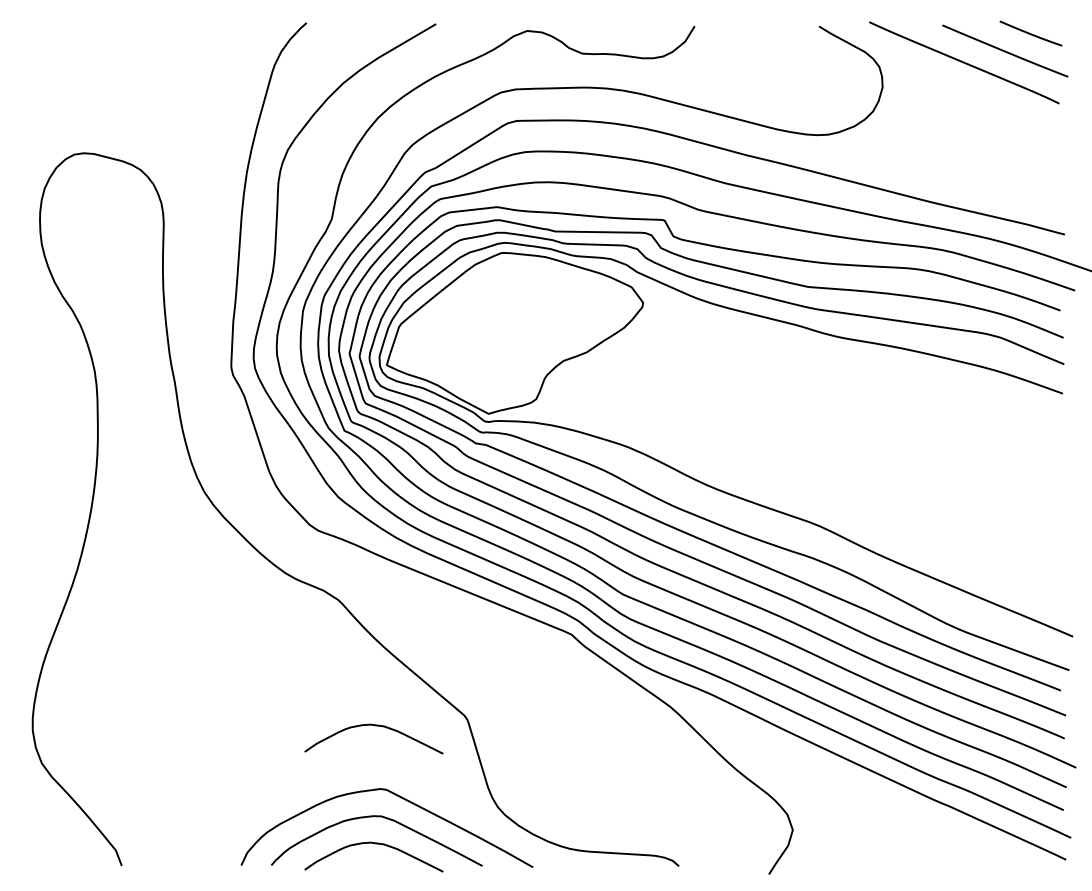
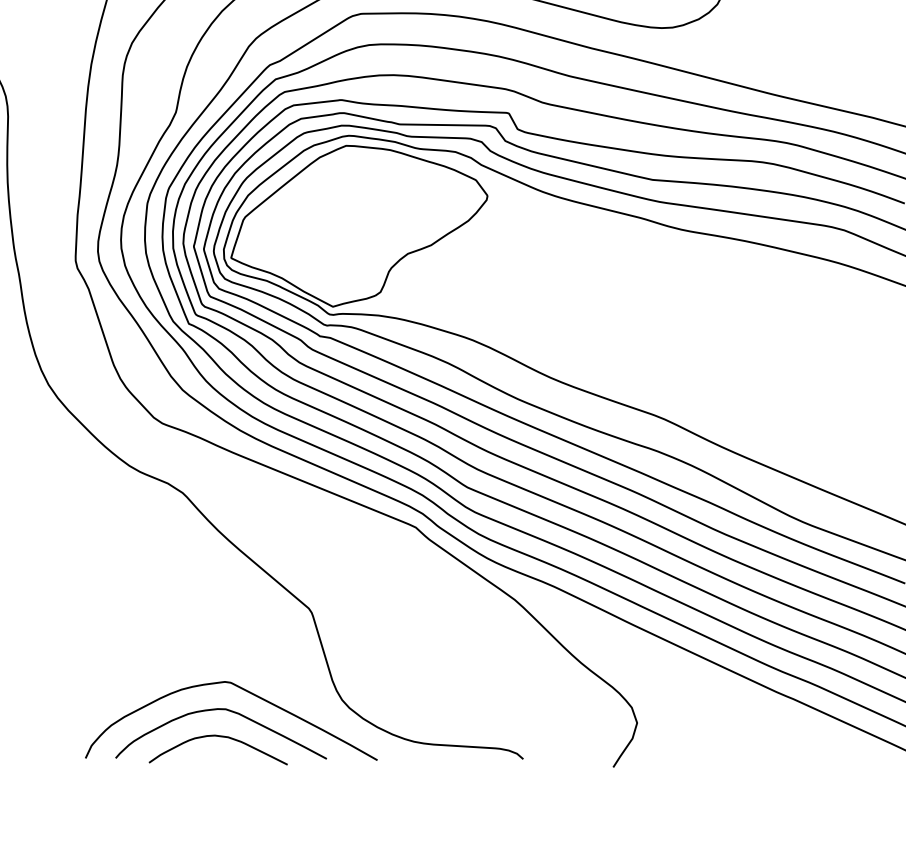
curve: (374, 726) -> (218, 619), removed

